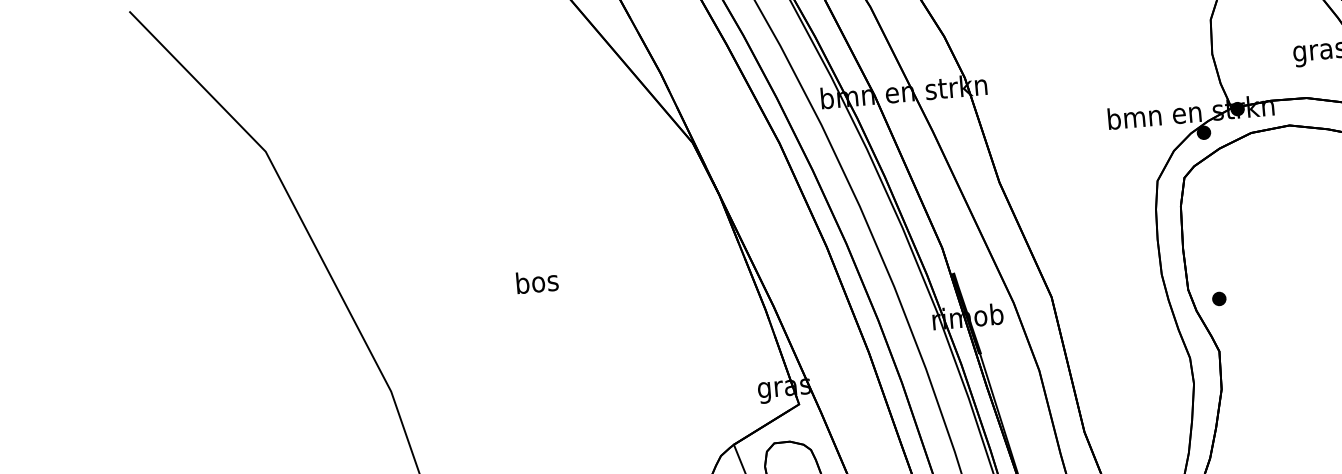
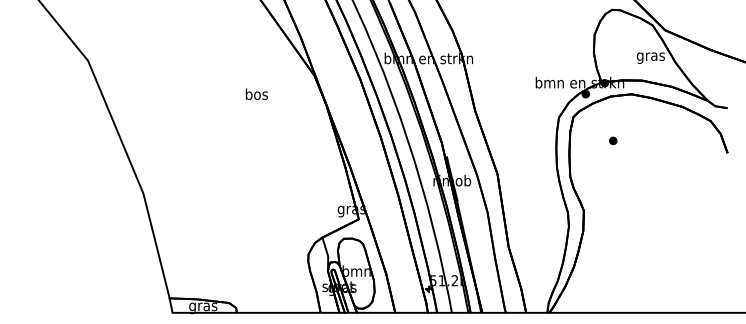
text: (536, 280) -> (256, 93), moved
part: (1219, 298) -> (613, 140), moved

